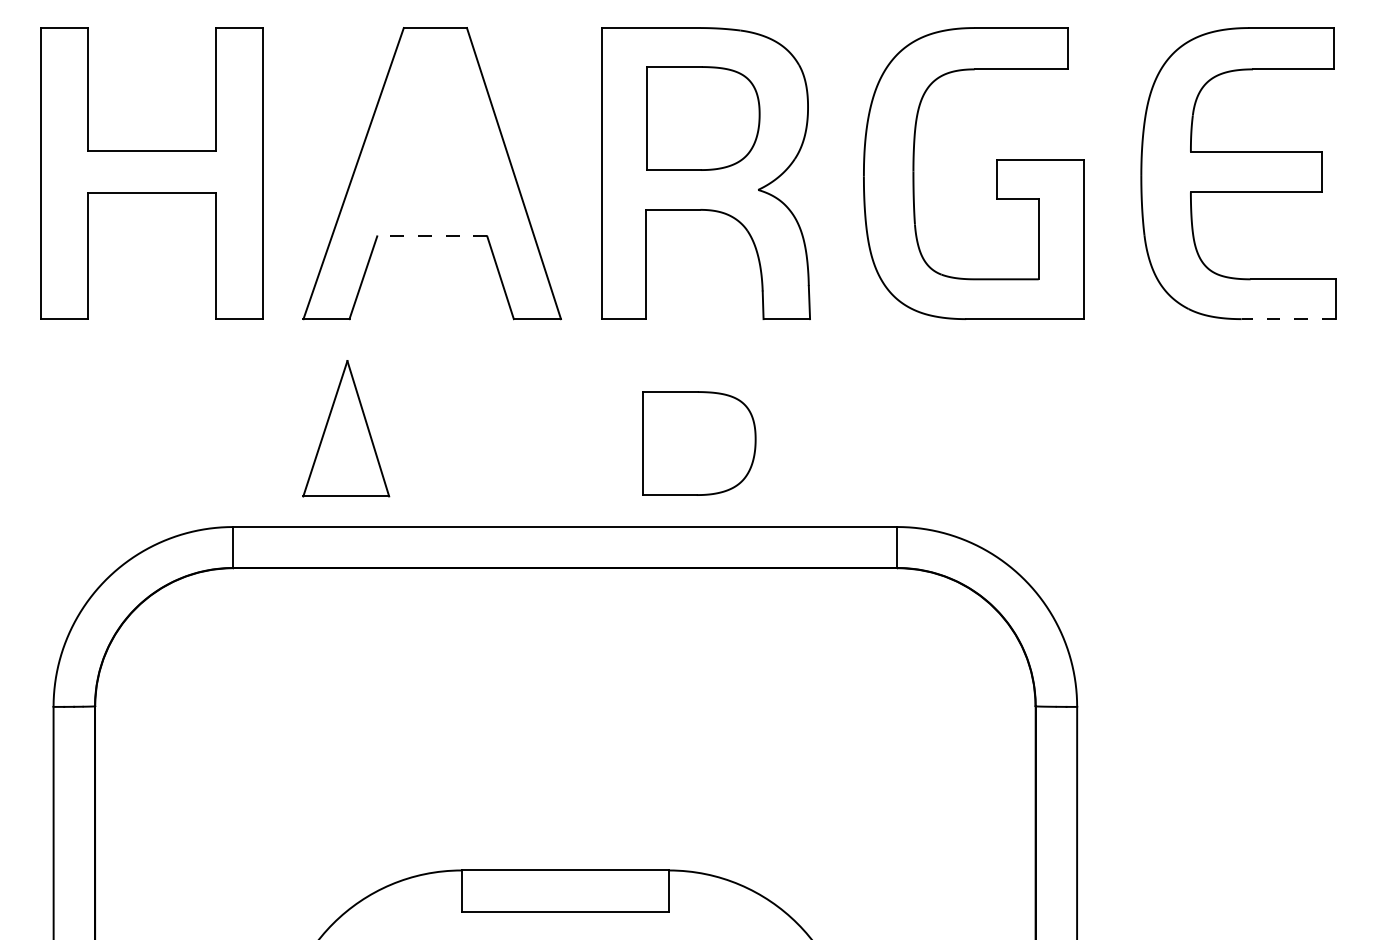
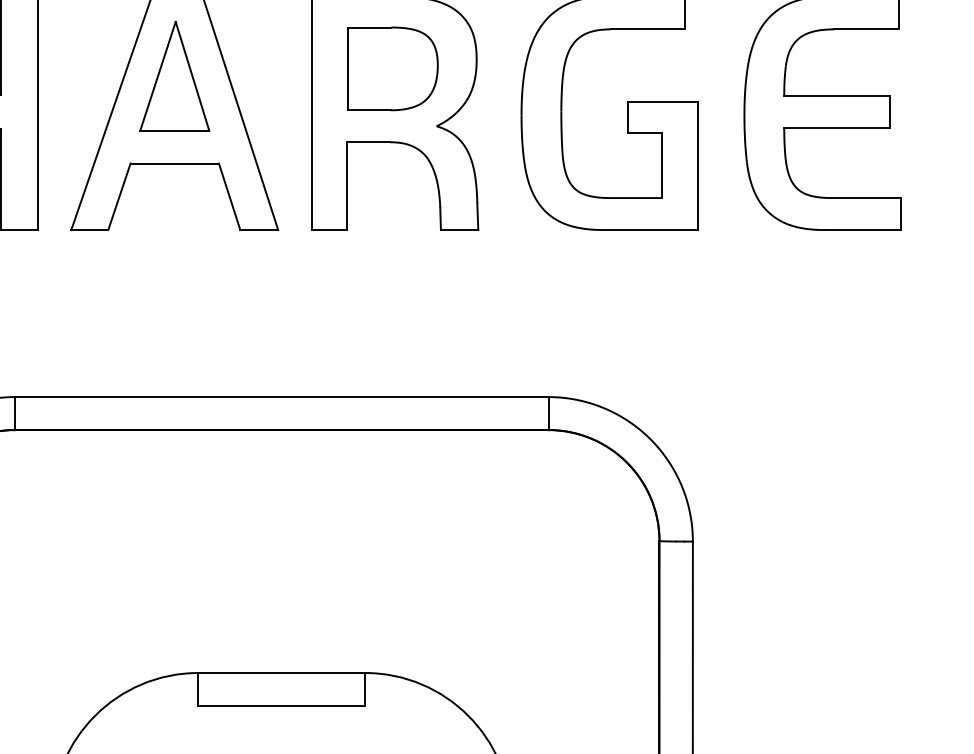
line: (431, 236) -> (174, 163), dashed -> solid
line: (1288, 319) -> (862, 230), dashed -> solid
part: (346, 428) -> (174, 76), moved
part: (699, 443) -> (389, 329), removed

